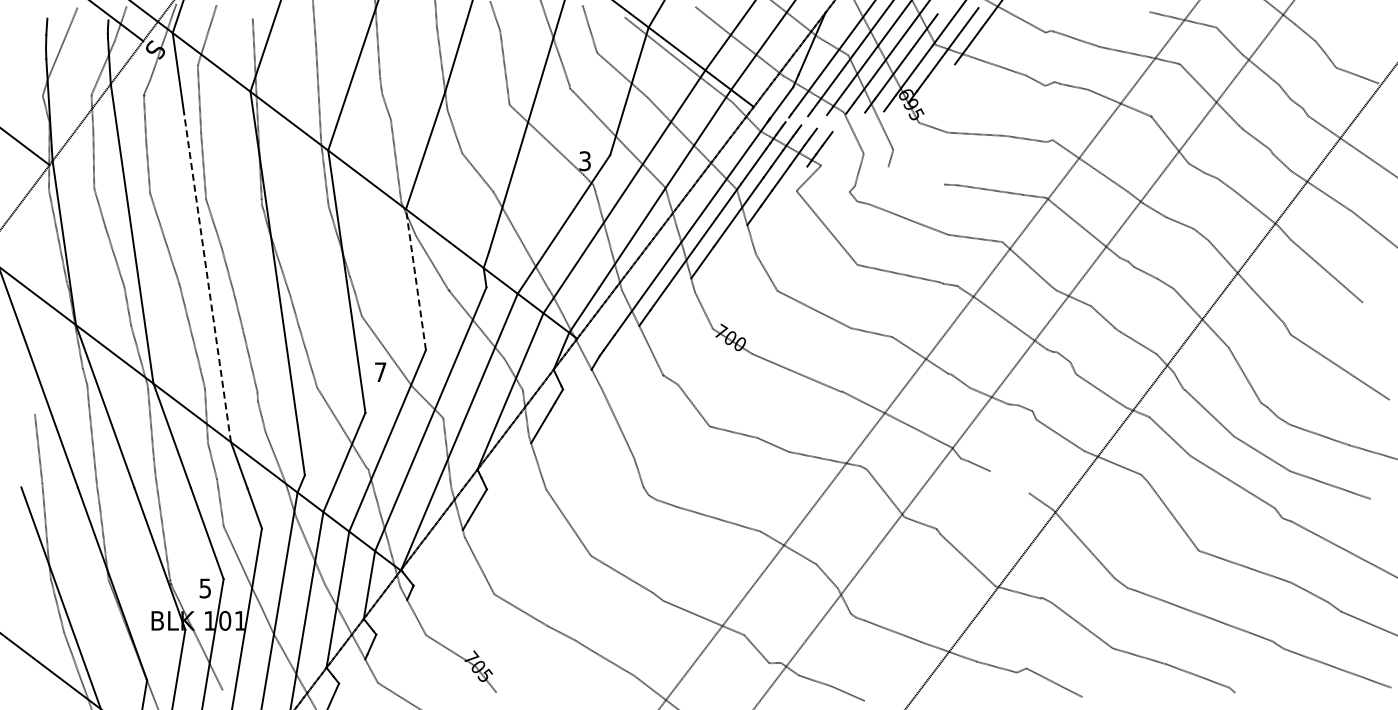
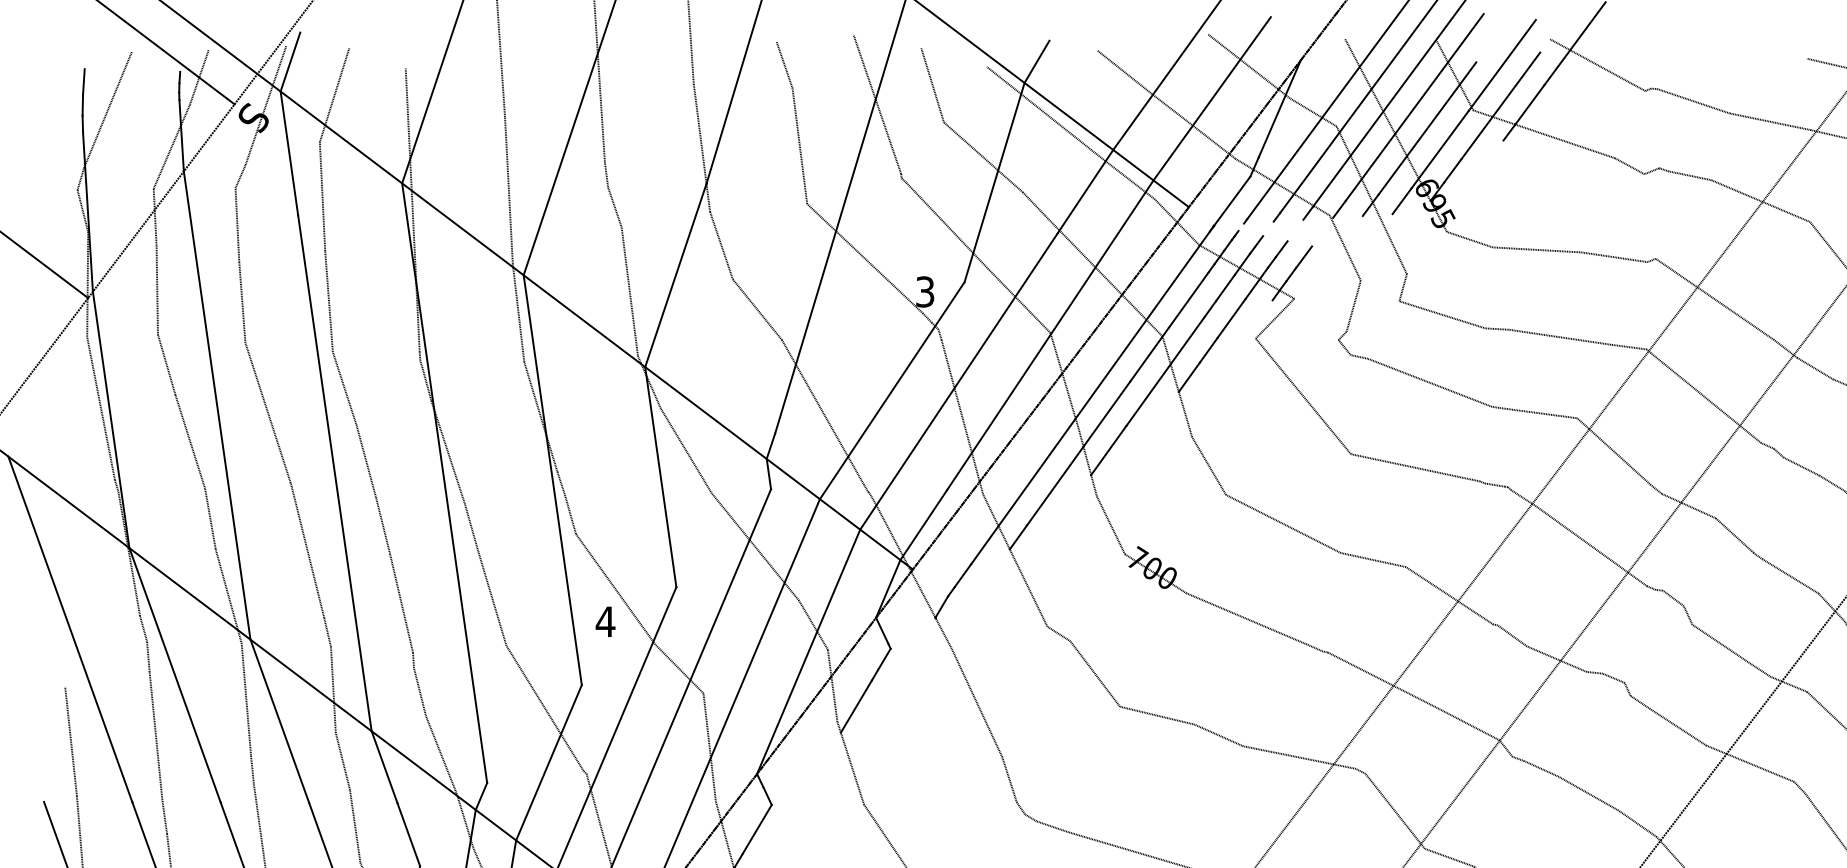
line: (915, 175) -> (1441, 314), added
line: (207, 277) -> (334, 473), dashed -> solid
line: (415, 279) -> (660, 476), dashed -> solid
text: (380, 371) -> (605, 620), 7 -> 4
line: (1009, 481) -> (1588, 792), added

